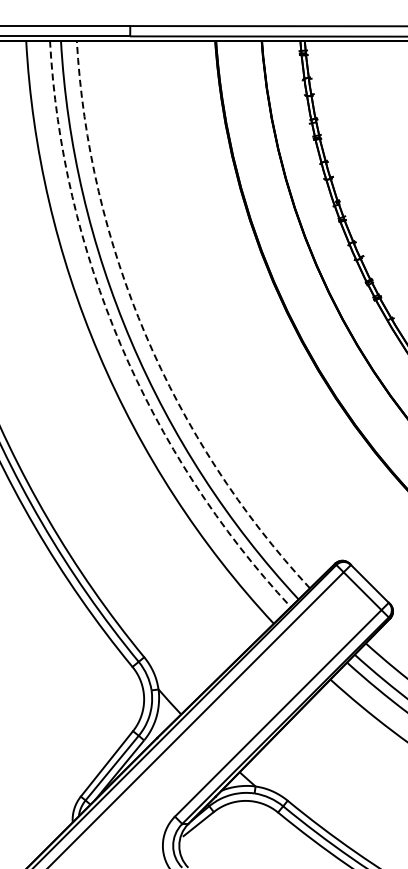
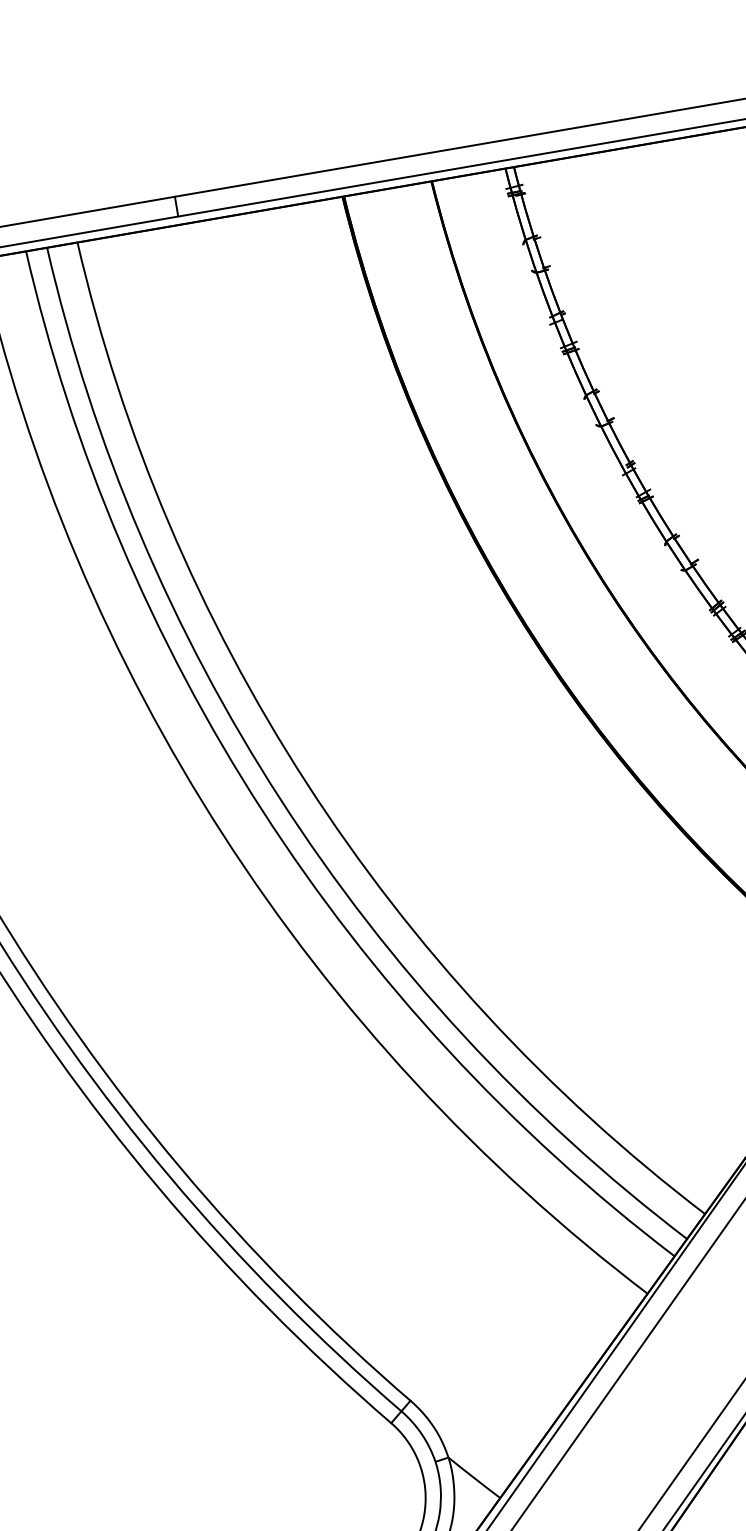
arc: (145, 334) -> (306, 782), dashed -> solid
arc: (120, 344) -> (261, 809), dashed -> solid

